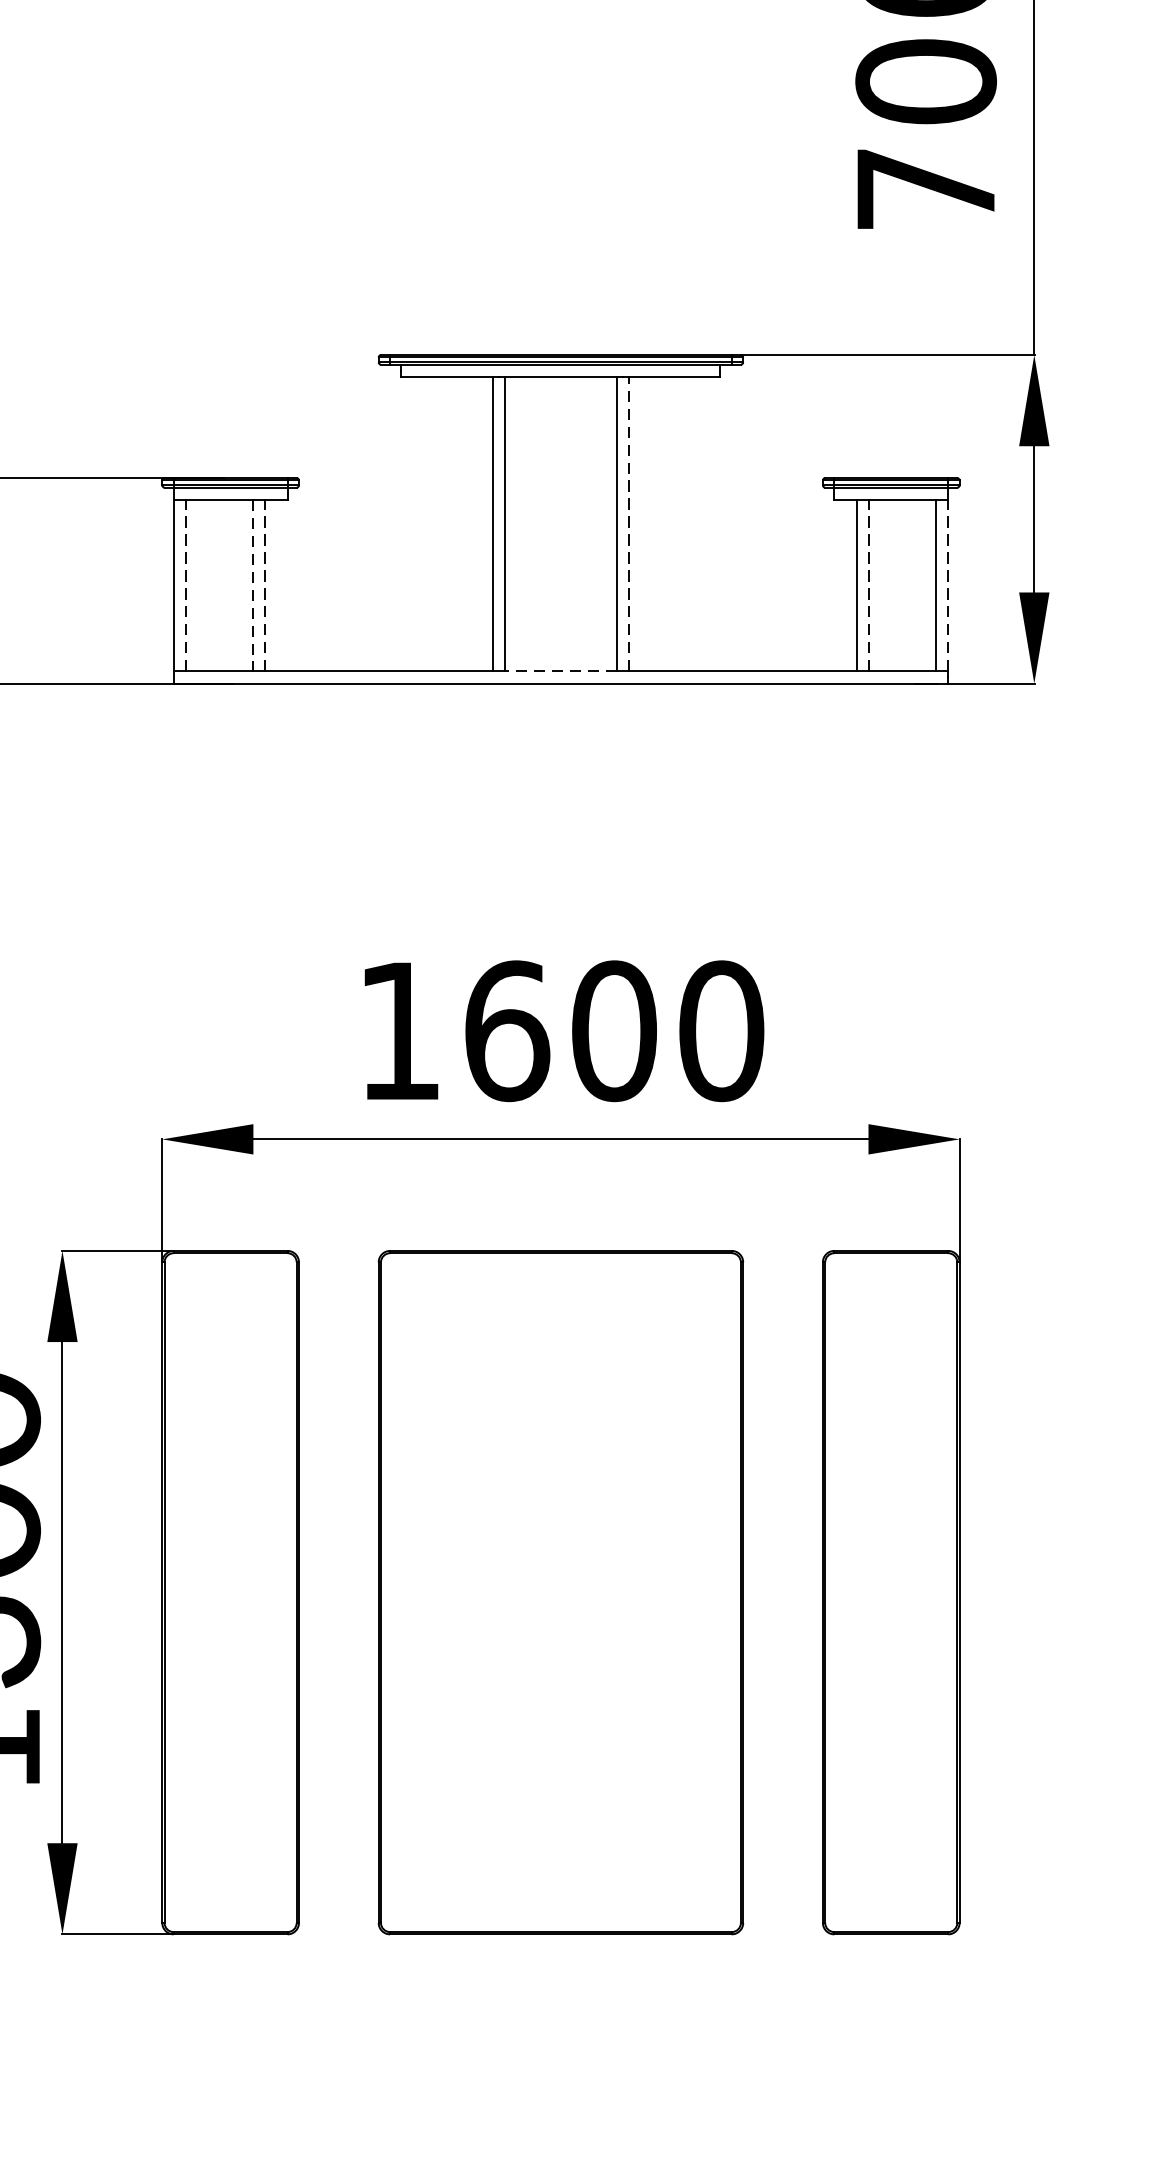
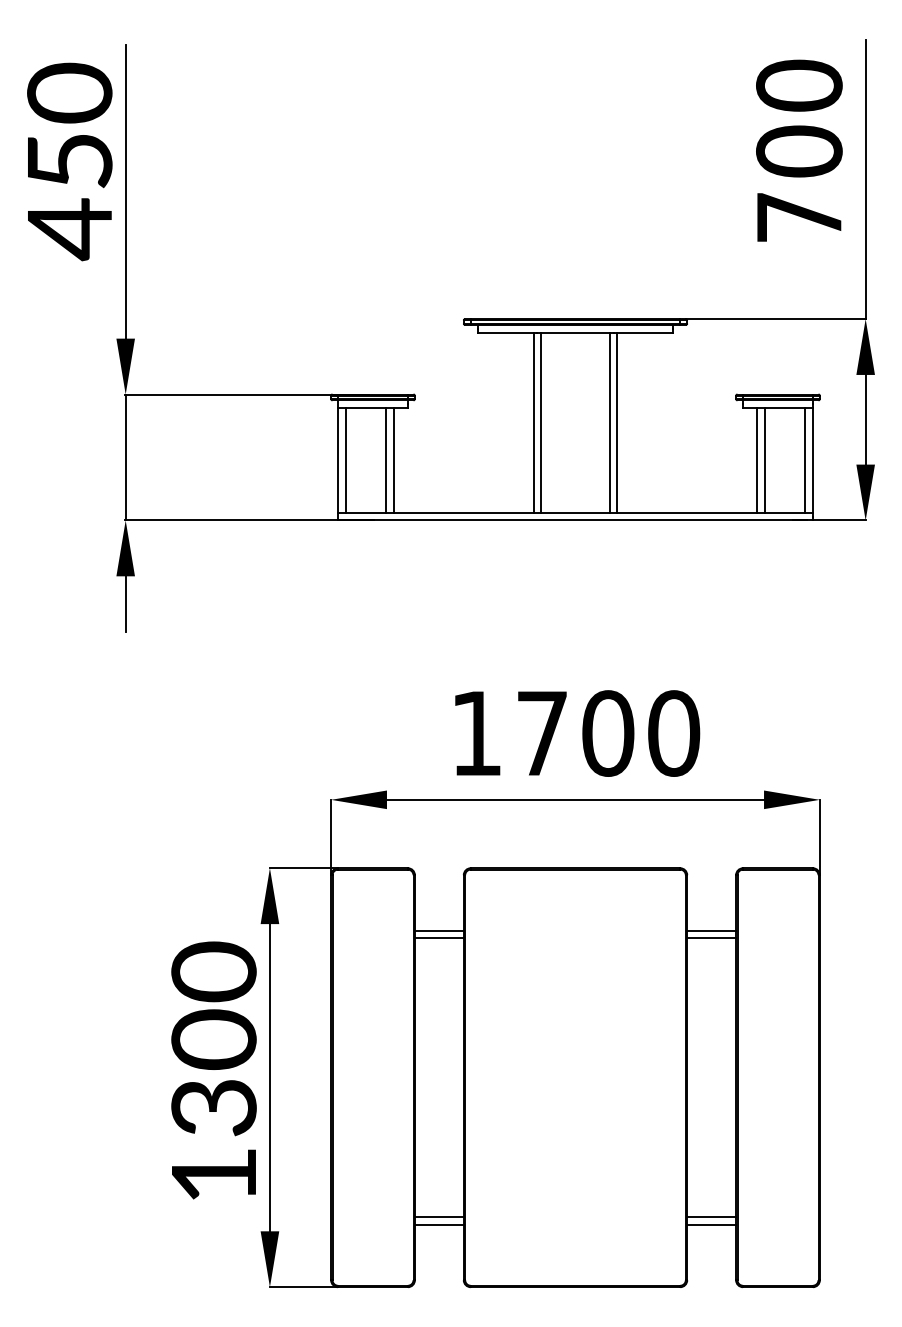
line: (629, 523) -> (617, 422), dashed -> solid
line: (185, 585) -> (345, 460), dashed -> solid
line: (252, 585) -> (386, 460), dashed -> solid
line: (264, 585) -> (393, 460), dashed -> solid
line: (869, 585) -> (764, 460), dashed -> solid
line: (947, 585) -> (812, 460), dashed -> solid
line: (560, 670) -> (575, 512), dashed -> solid
text: (507, 1031) -> (542, 733), 1600 -> 1700
line: (337, 1352) -> (438, 930), added
line: (782, 1352) -> (711, 930), added
line: (337, 1365) -> (438, 938), added
line: (782, 1365) -> (711, 938), added
line: (337, 1820) -> (438, 1217), added
line: (782, 1820) -> (711, 1217), added
line: (337, 1832) -> (438, 1224), added
line: (782, 1832) -> (711, 1224), added

